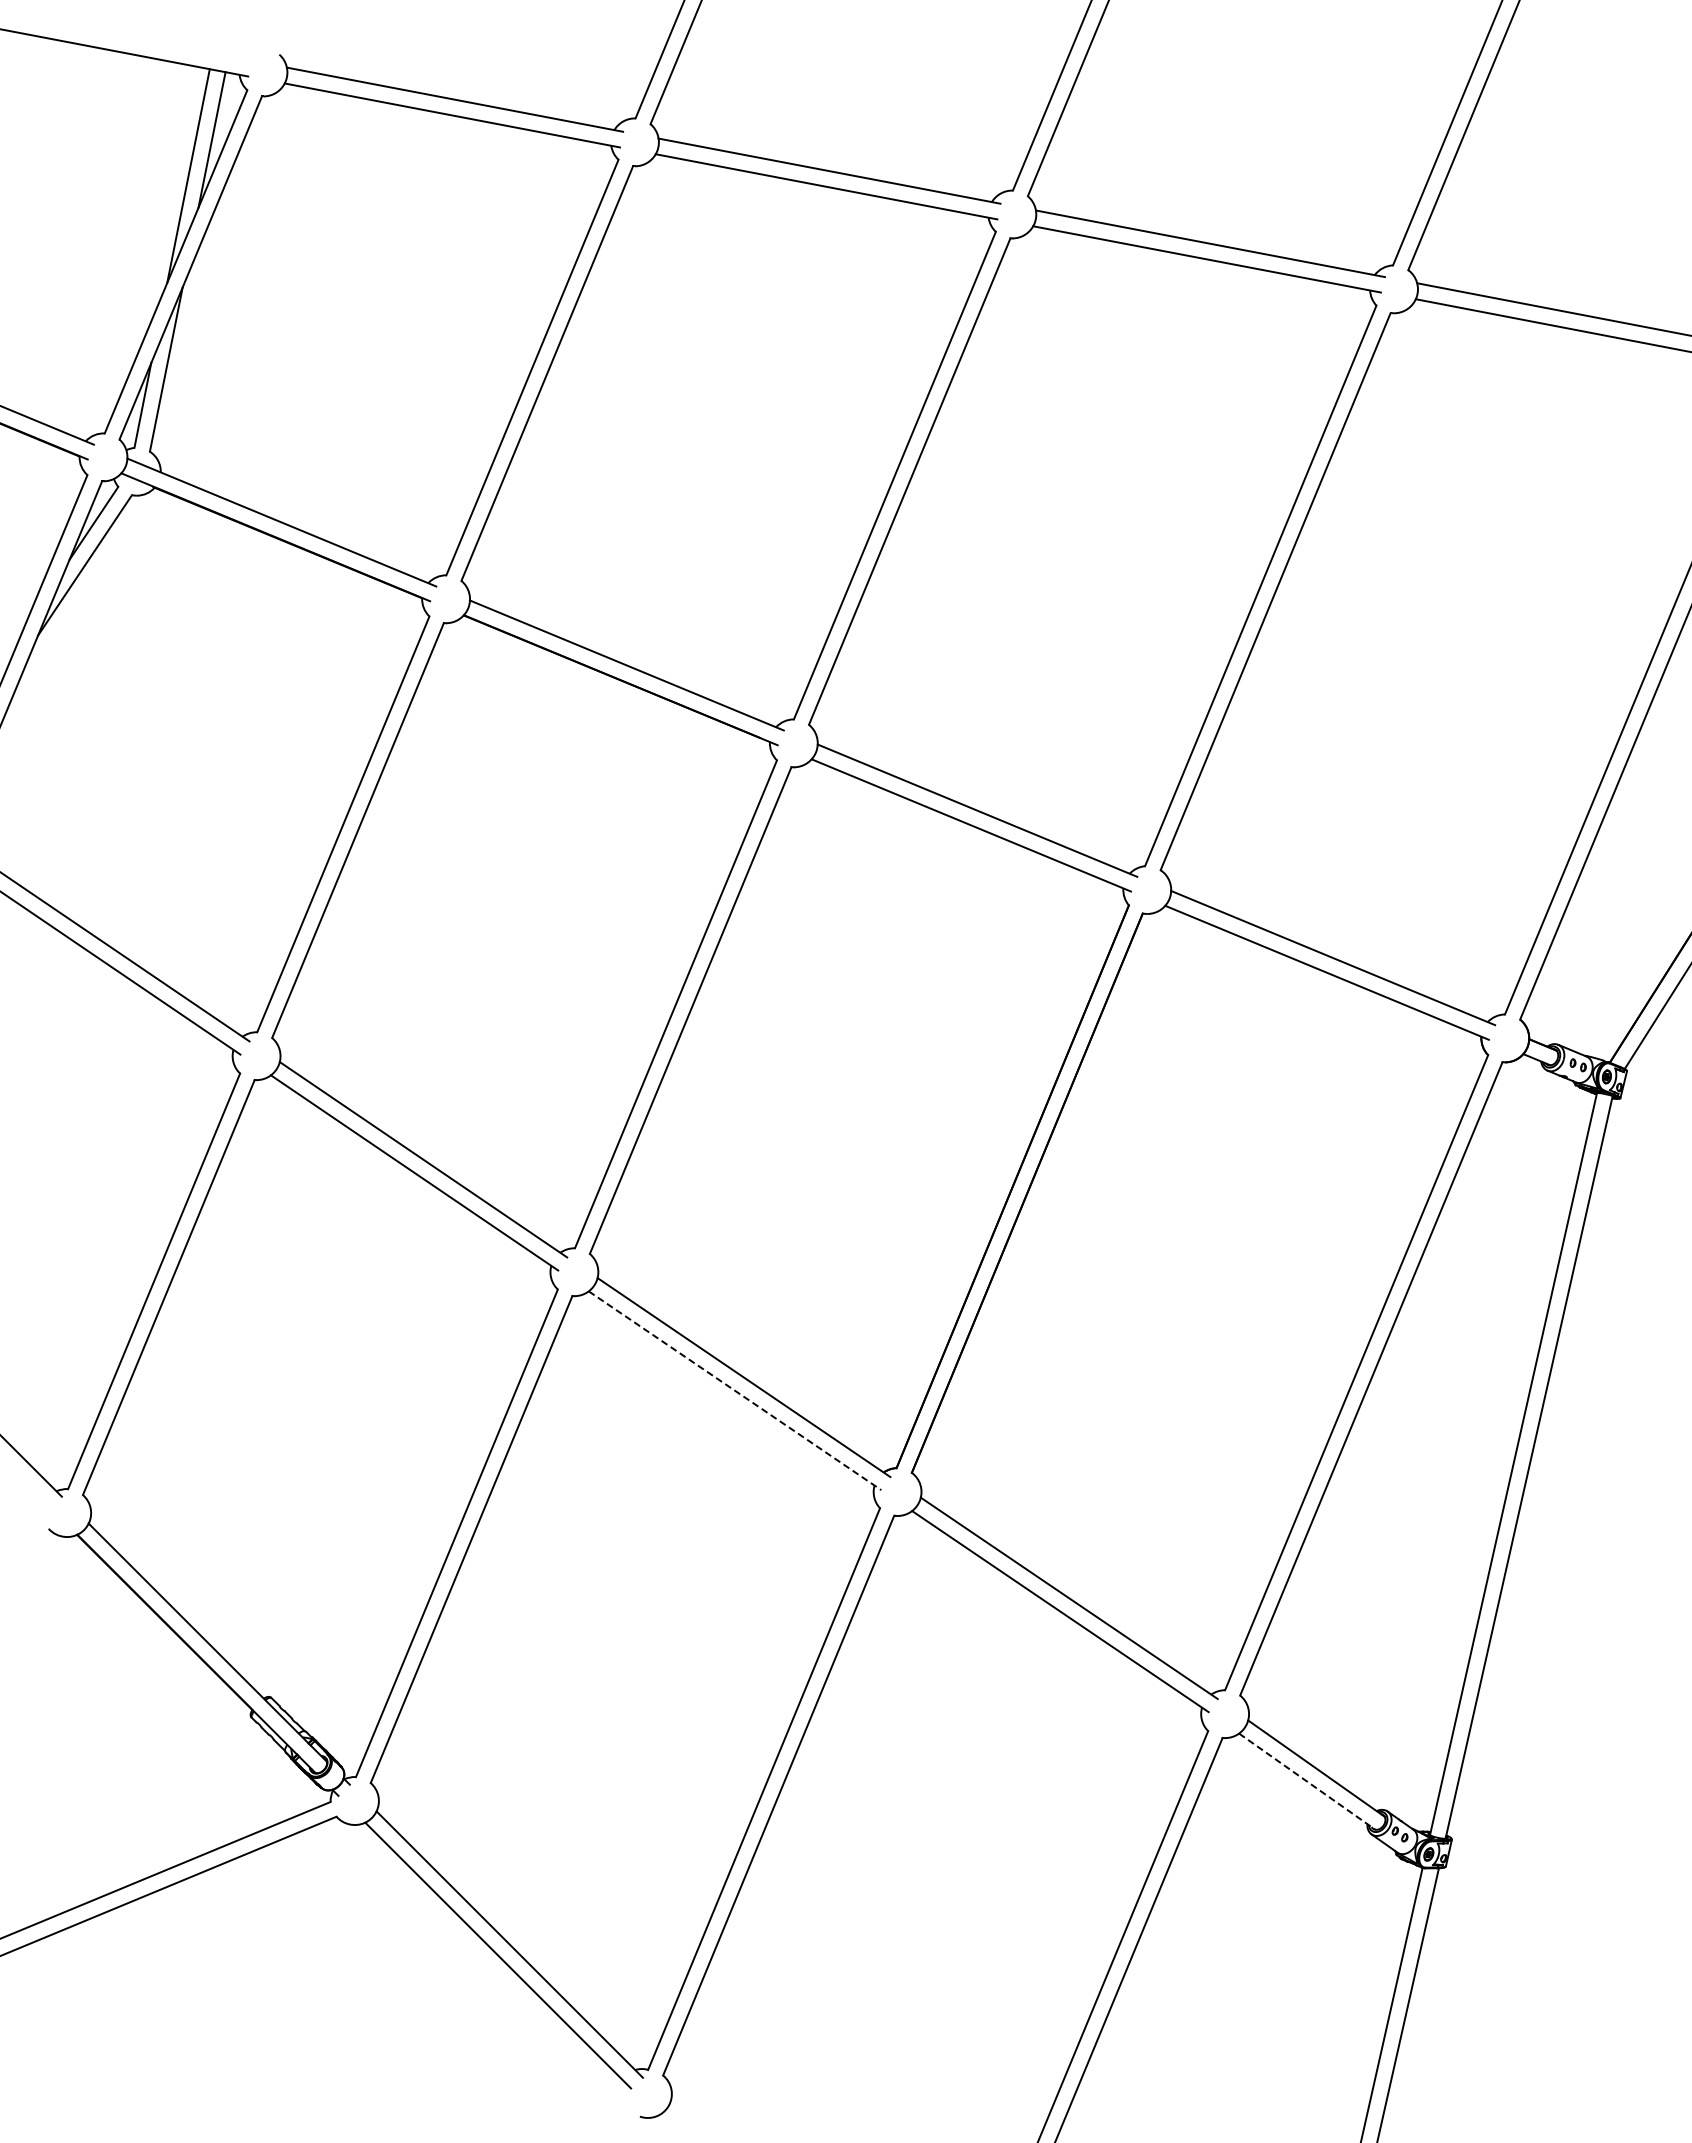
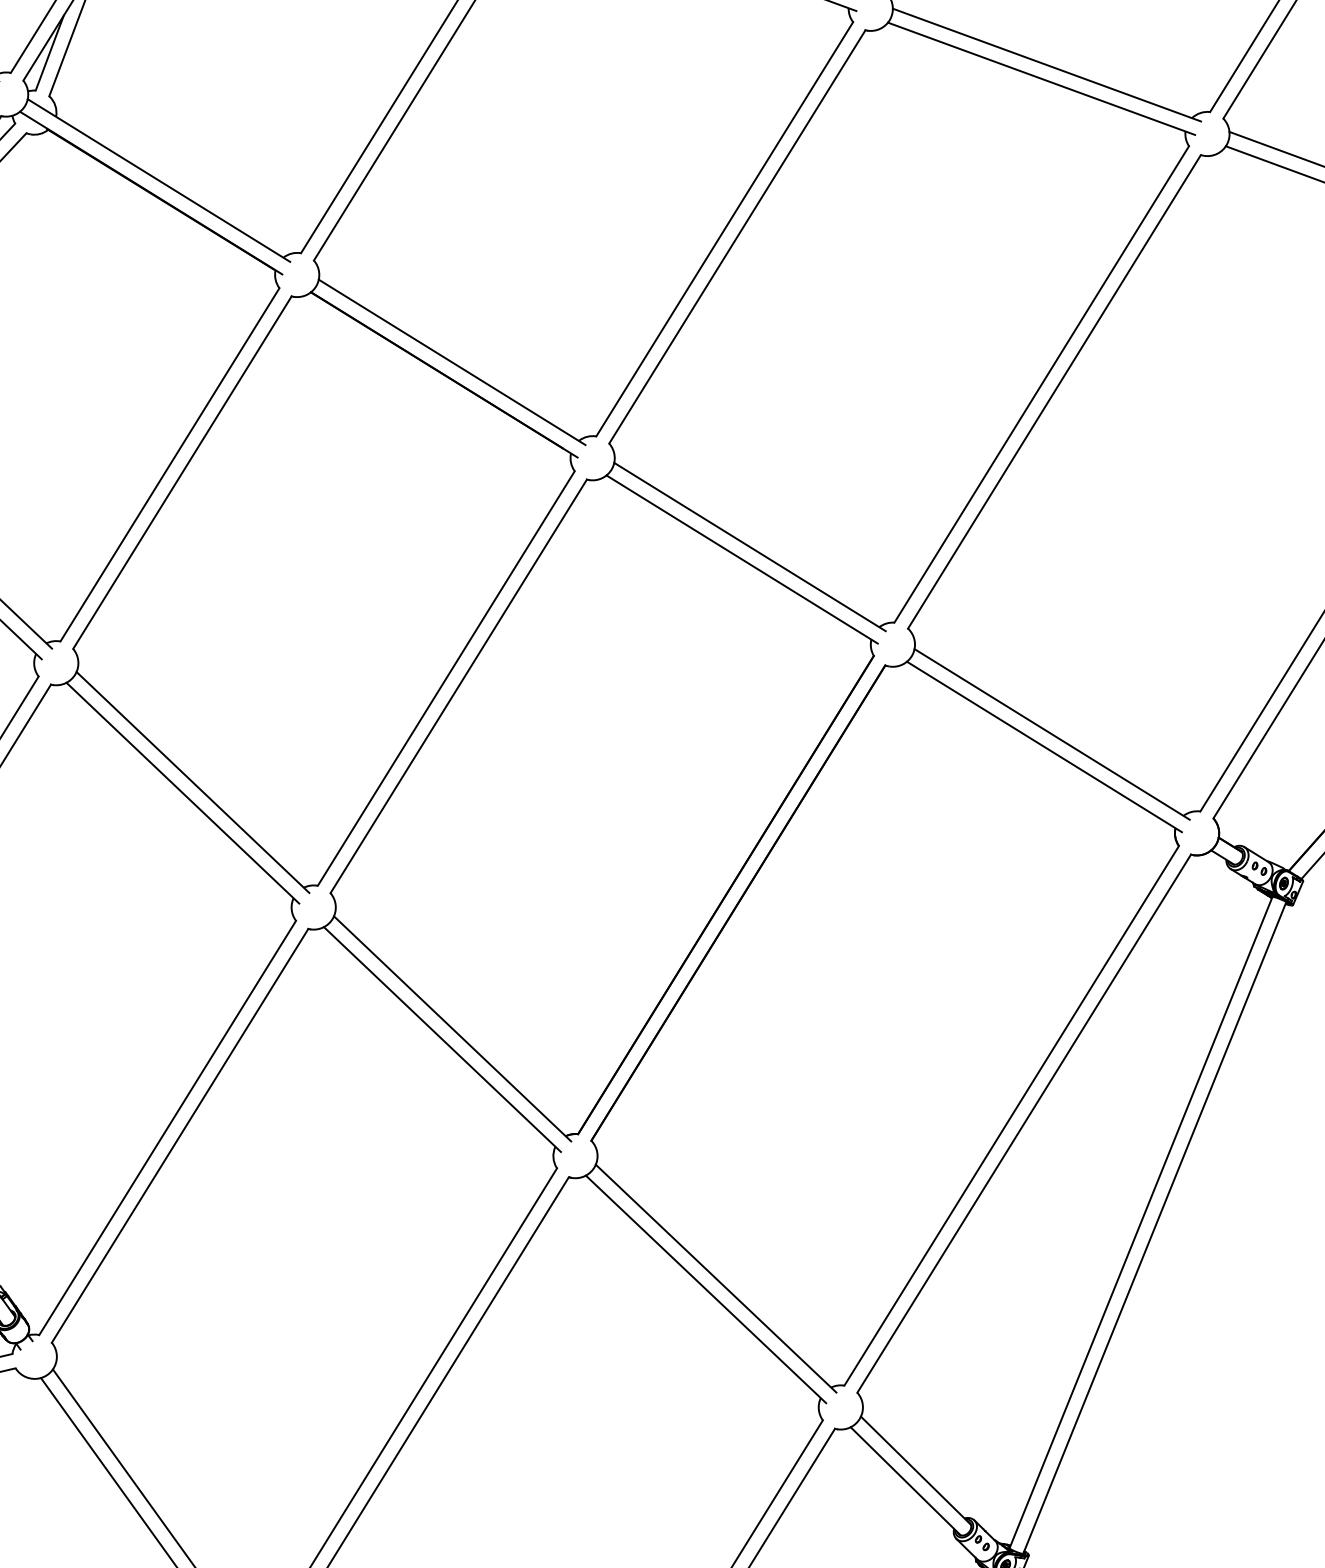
line: (735, 1390) -> (442, 1039), dashed -> solid
line: (1307, 1782) -> (905, 1482), dashed -> solid

